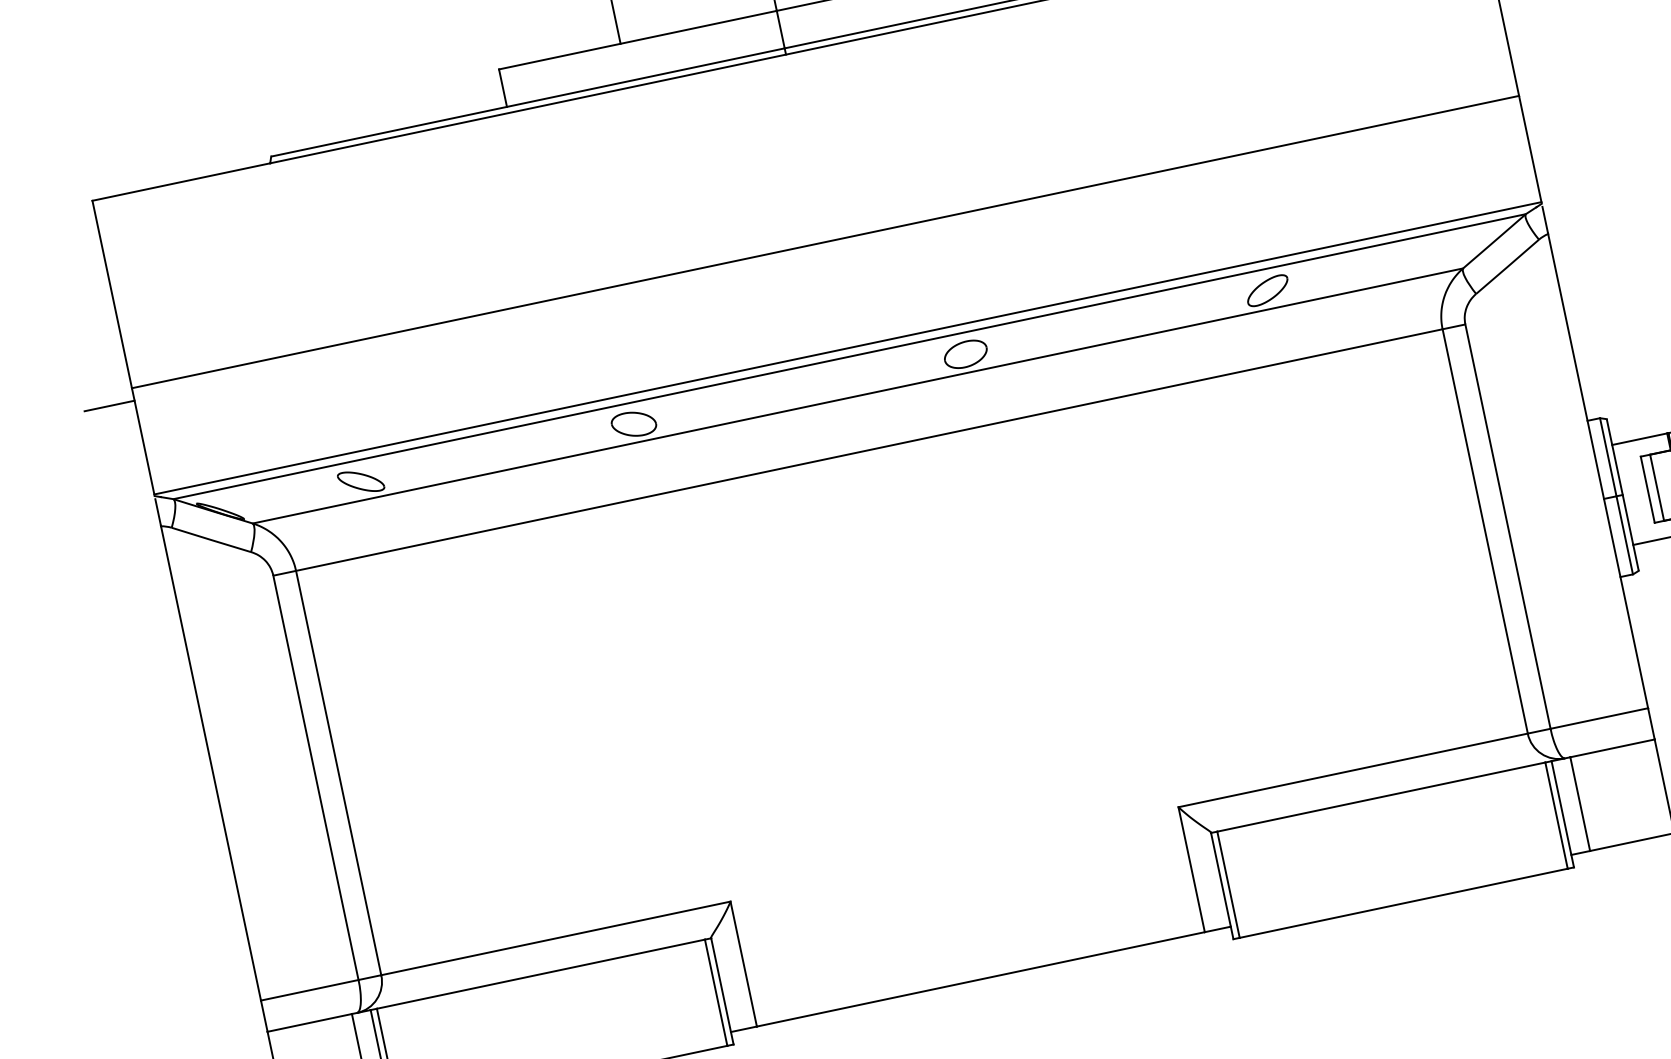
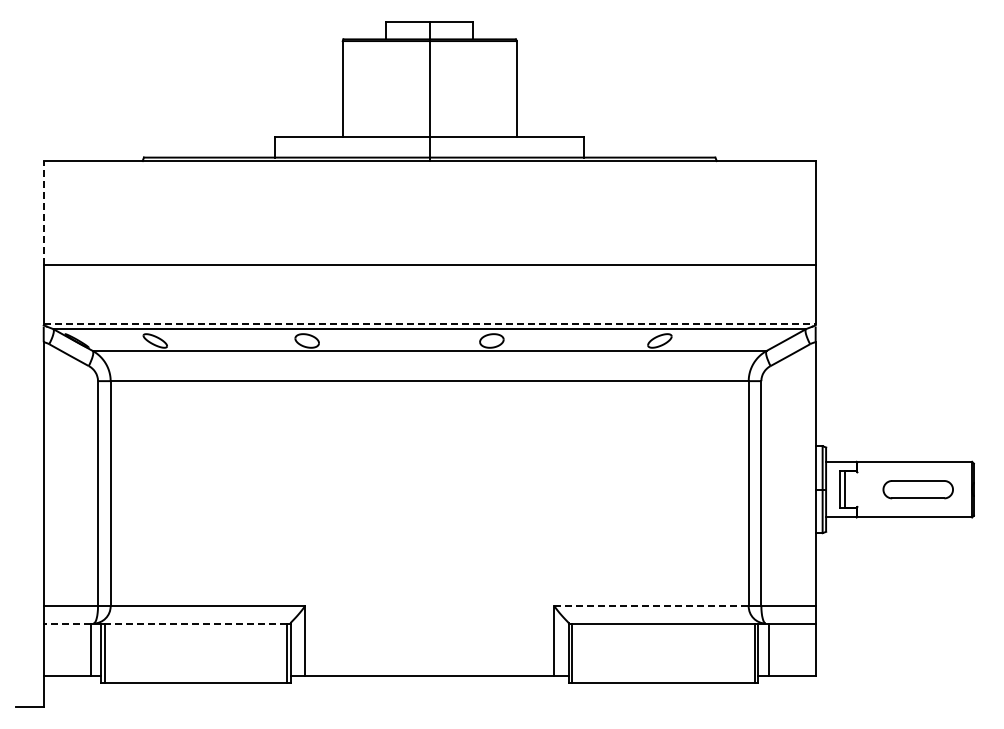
line: (111, 293) -> (43, 212), solid -> dashed
line: (847, 348) -> (429, 324), solid -> dashed
line: (109, 406) -> (29, 272), removed
line: (1355, 770) -> (652, 606), solid -> dashed
line: (540, 974) -> (195, 623), solid -> dashed
line: (308, 1023) -> (66, 623), solid -> dashed

